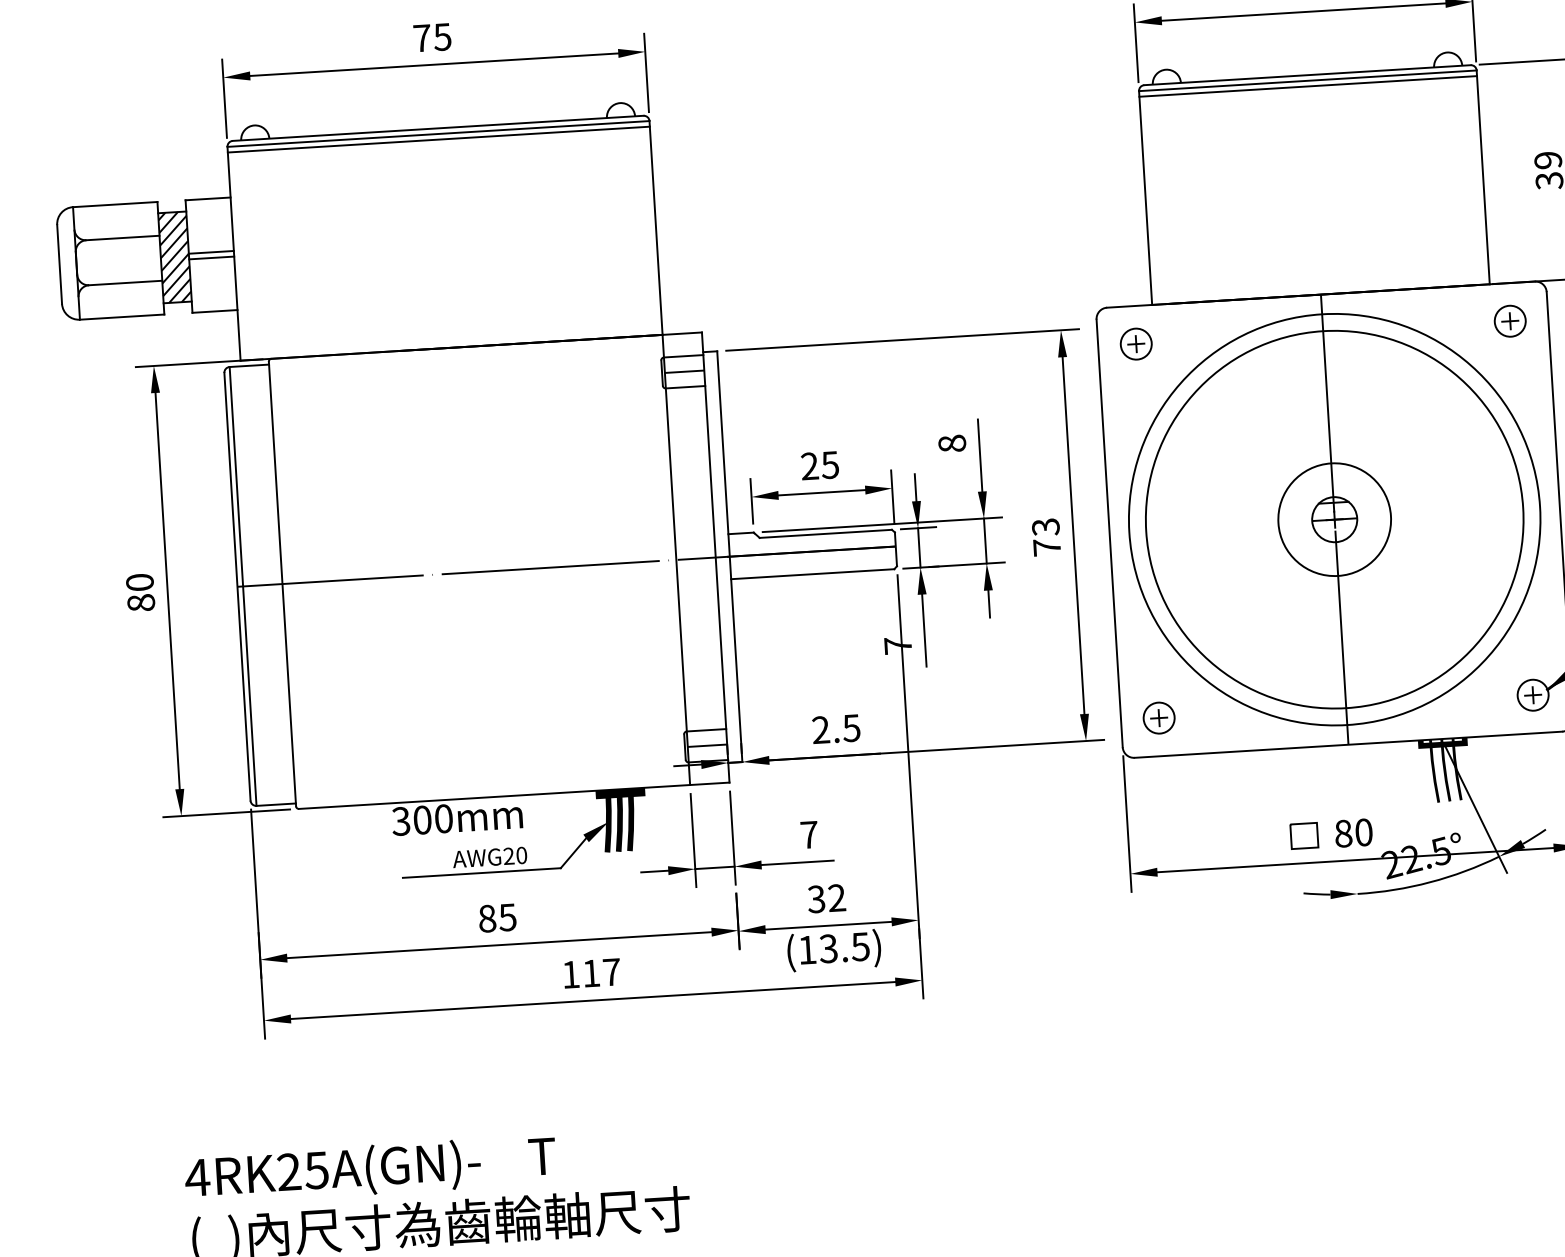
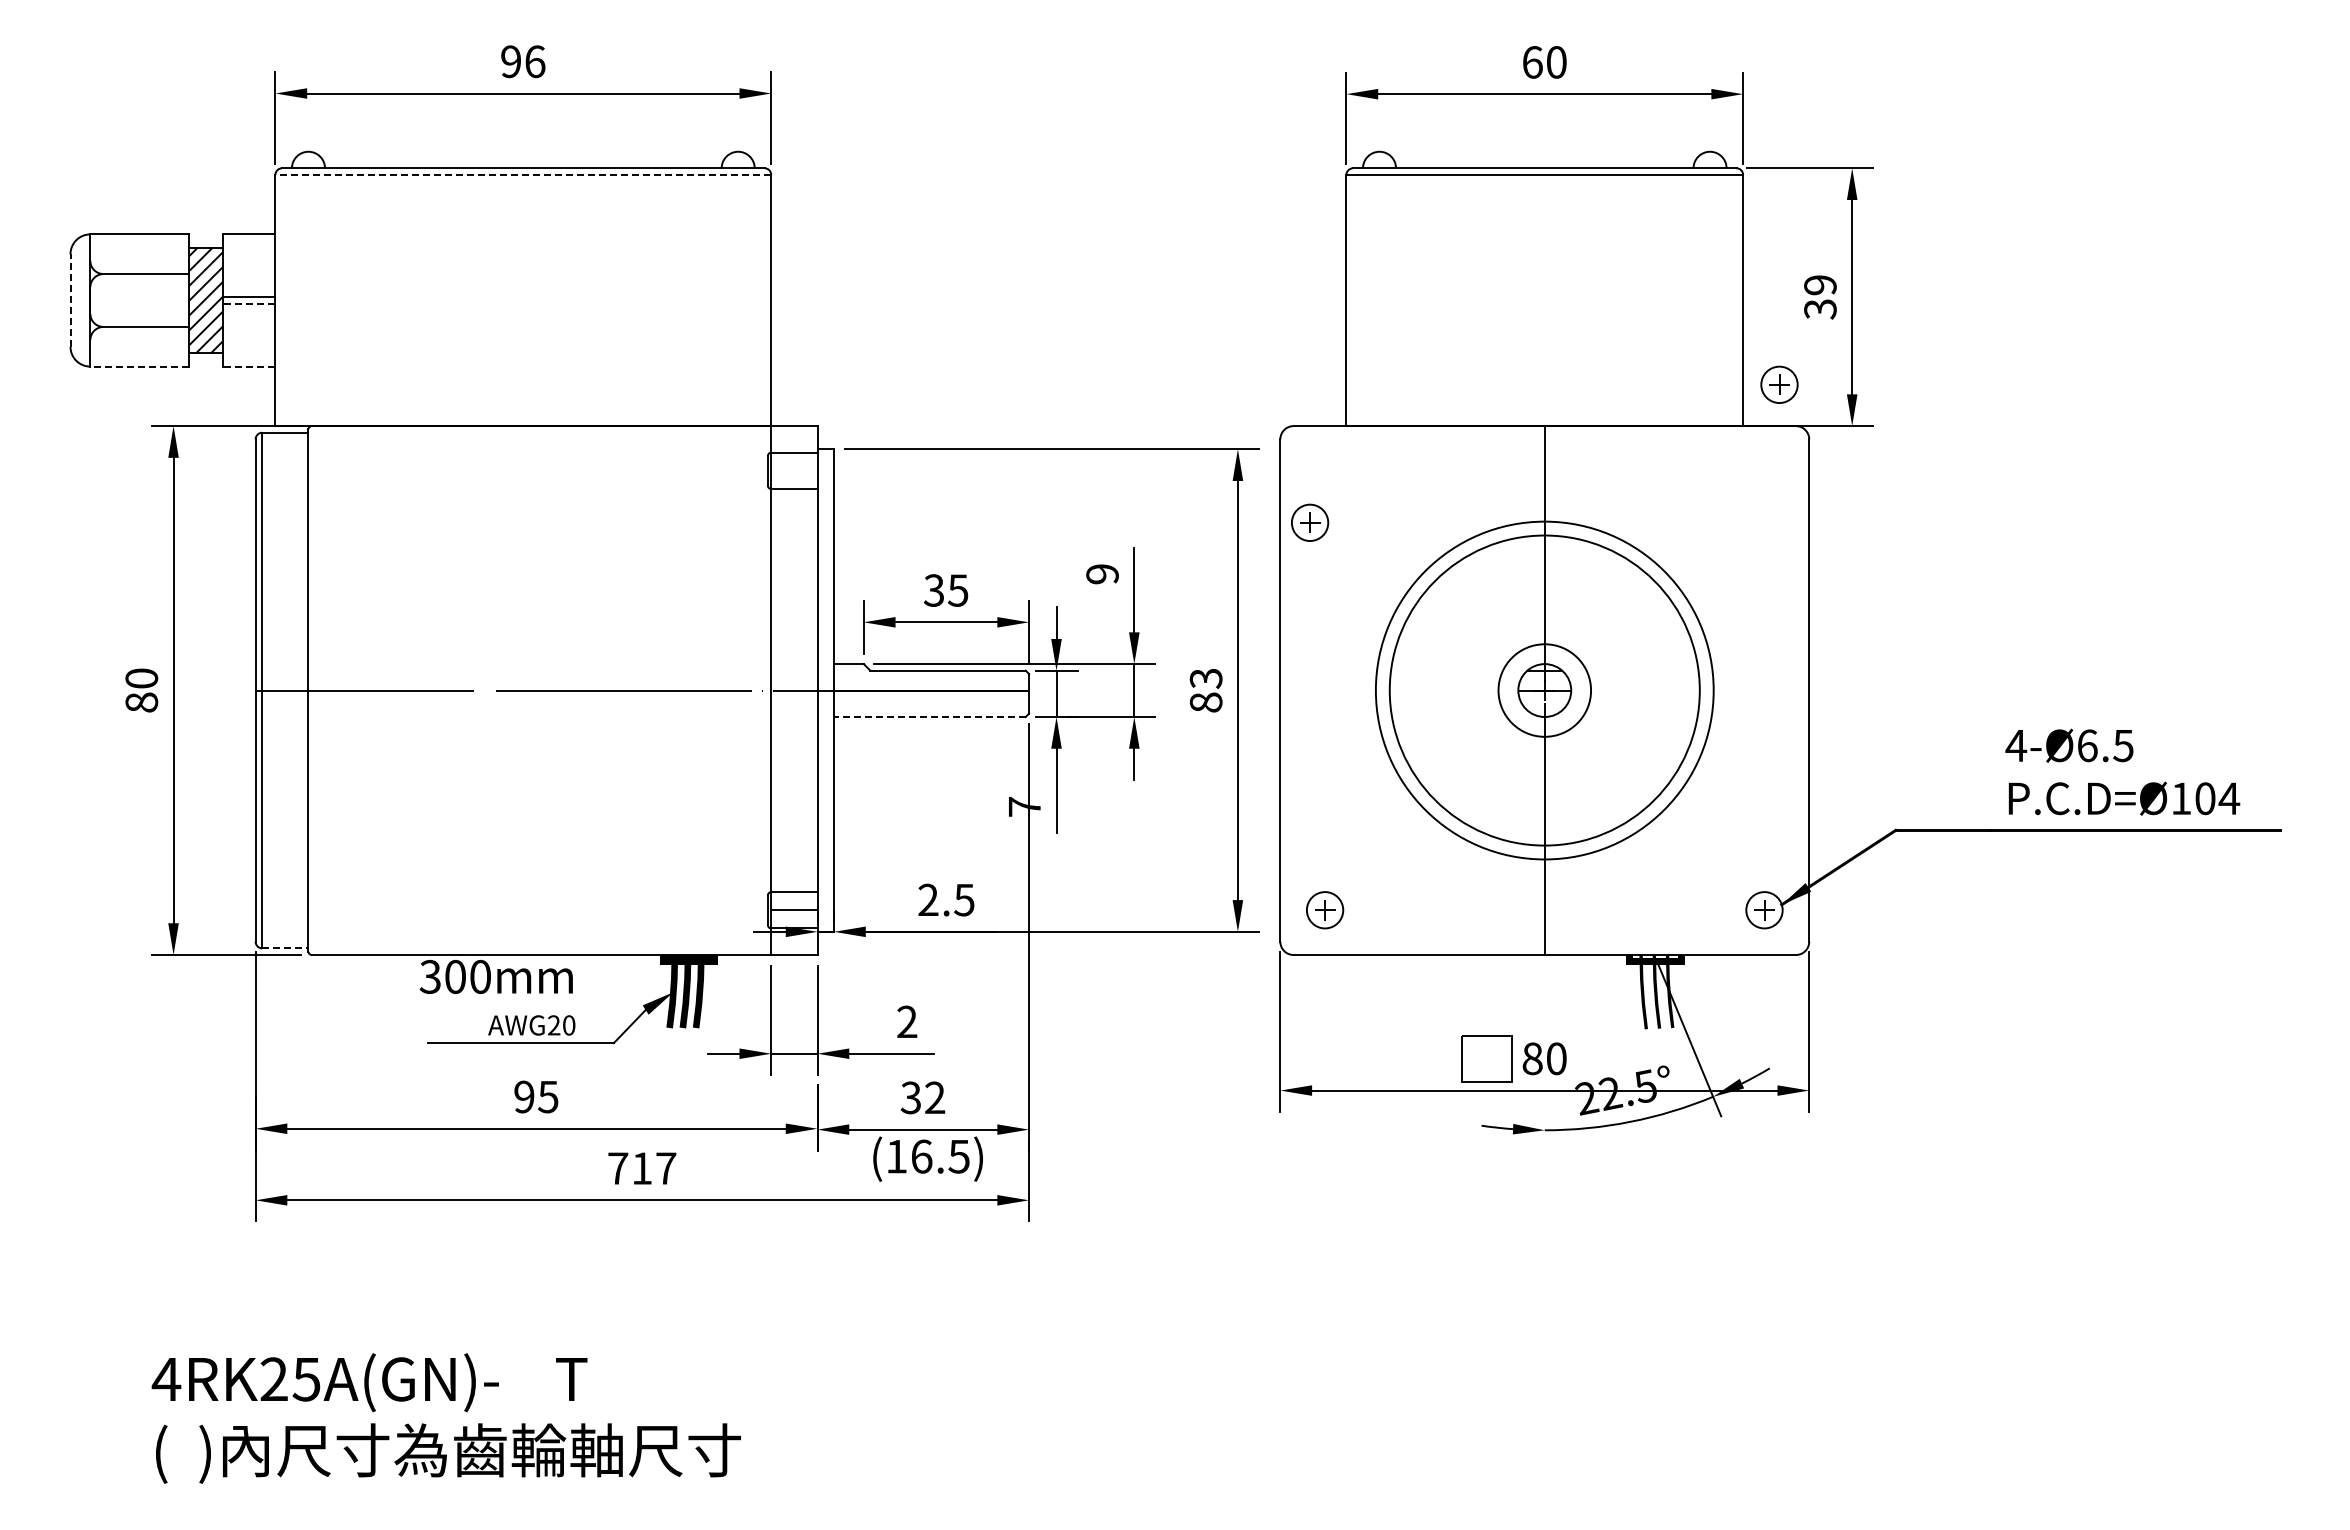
text: (432, 37) -> (523, 61), 75 -> 96
line: (1307, 86) -> (1544, 181), removed
line: (438, 133) -> (523, 174), solid -> dashed
line: (438, 139) -> (523, 181), removed
line: (211, 257) -> (248, 303), solid -> dashed
line: (59, 264) -> (70, 300), solid -> dashed
line: (214, 311) -> (248, 366), solid -> dashed
line: (121, 317) -> (139, 366), solid -> dashed
part: (1510, 320) -> (1779, 384), moved
part: (1136, 343) -> (1310, 522), moved
line: (684, 371) -> (794, 470), removed
text: (952, 443) -> (1102, 574), 8 -> 9
text: (809, 466) -> (933, 590), 25 -> 35
circle: (1334, 519) -> (1544, 690), size x0.7
circle: (1334, 519) -> (1544, 690), size x0.7
circle: (1334, 519) -> (1544, 690), size x0.7
text: (1046, 547) -> (1205, 702), 73 -> 83
line: (812, 574) -> (929, 717), solid -> dashed
line: (276, 804) -> (285, 948), solid -> dashed
text: (809, 834) -> (907, 1021), 7 -> 2
part: (1304, 835) -> (1486, 1058), size x1.6
text: (487, 918) -> (524, 1096), 85 -> 95
text: (828, 948) -> (921, 1156), (13.5) -> (16.5)
text: (571, 974) -> (618, 1168), 117 -> 717

